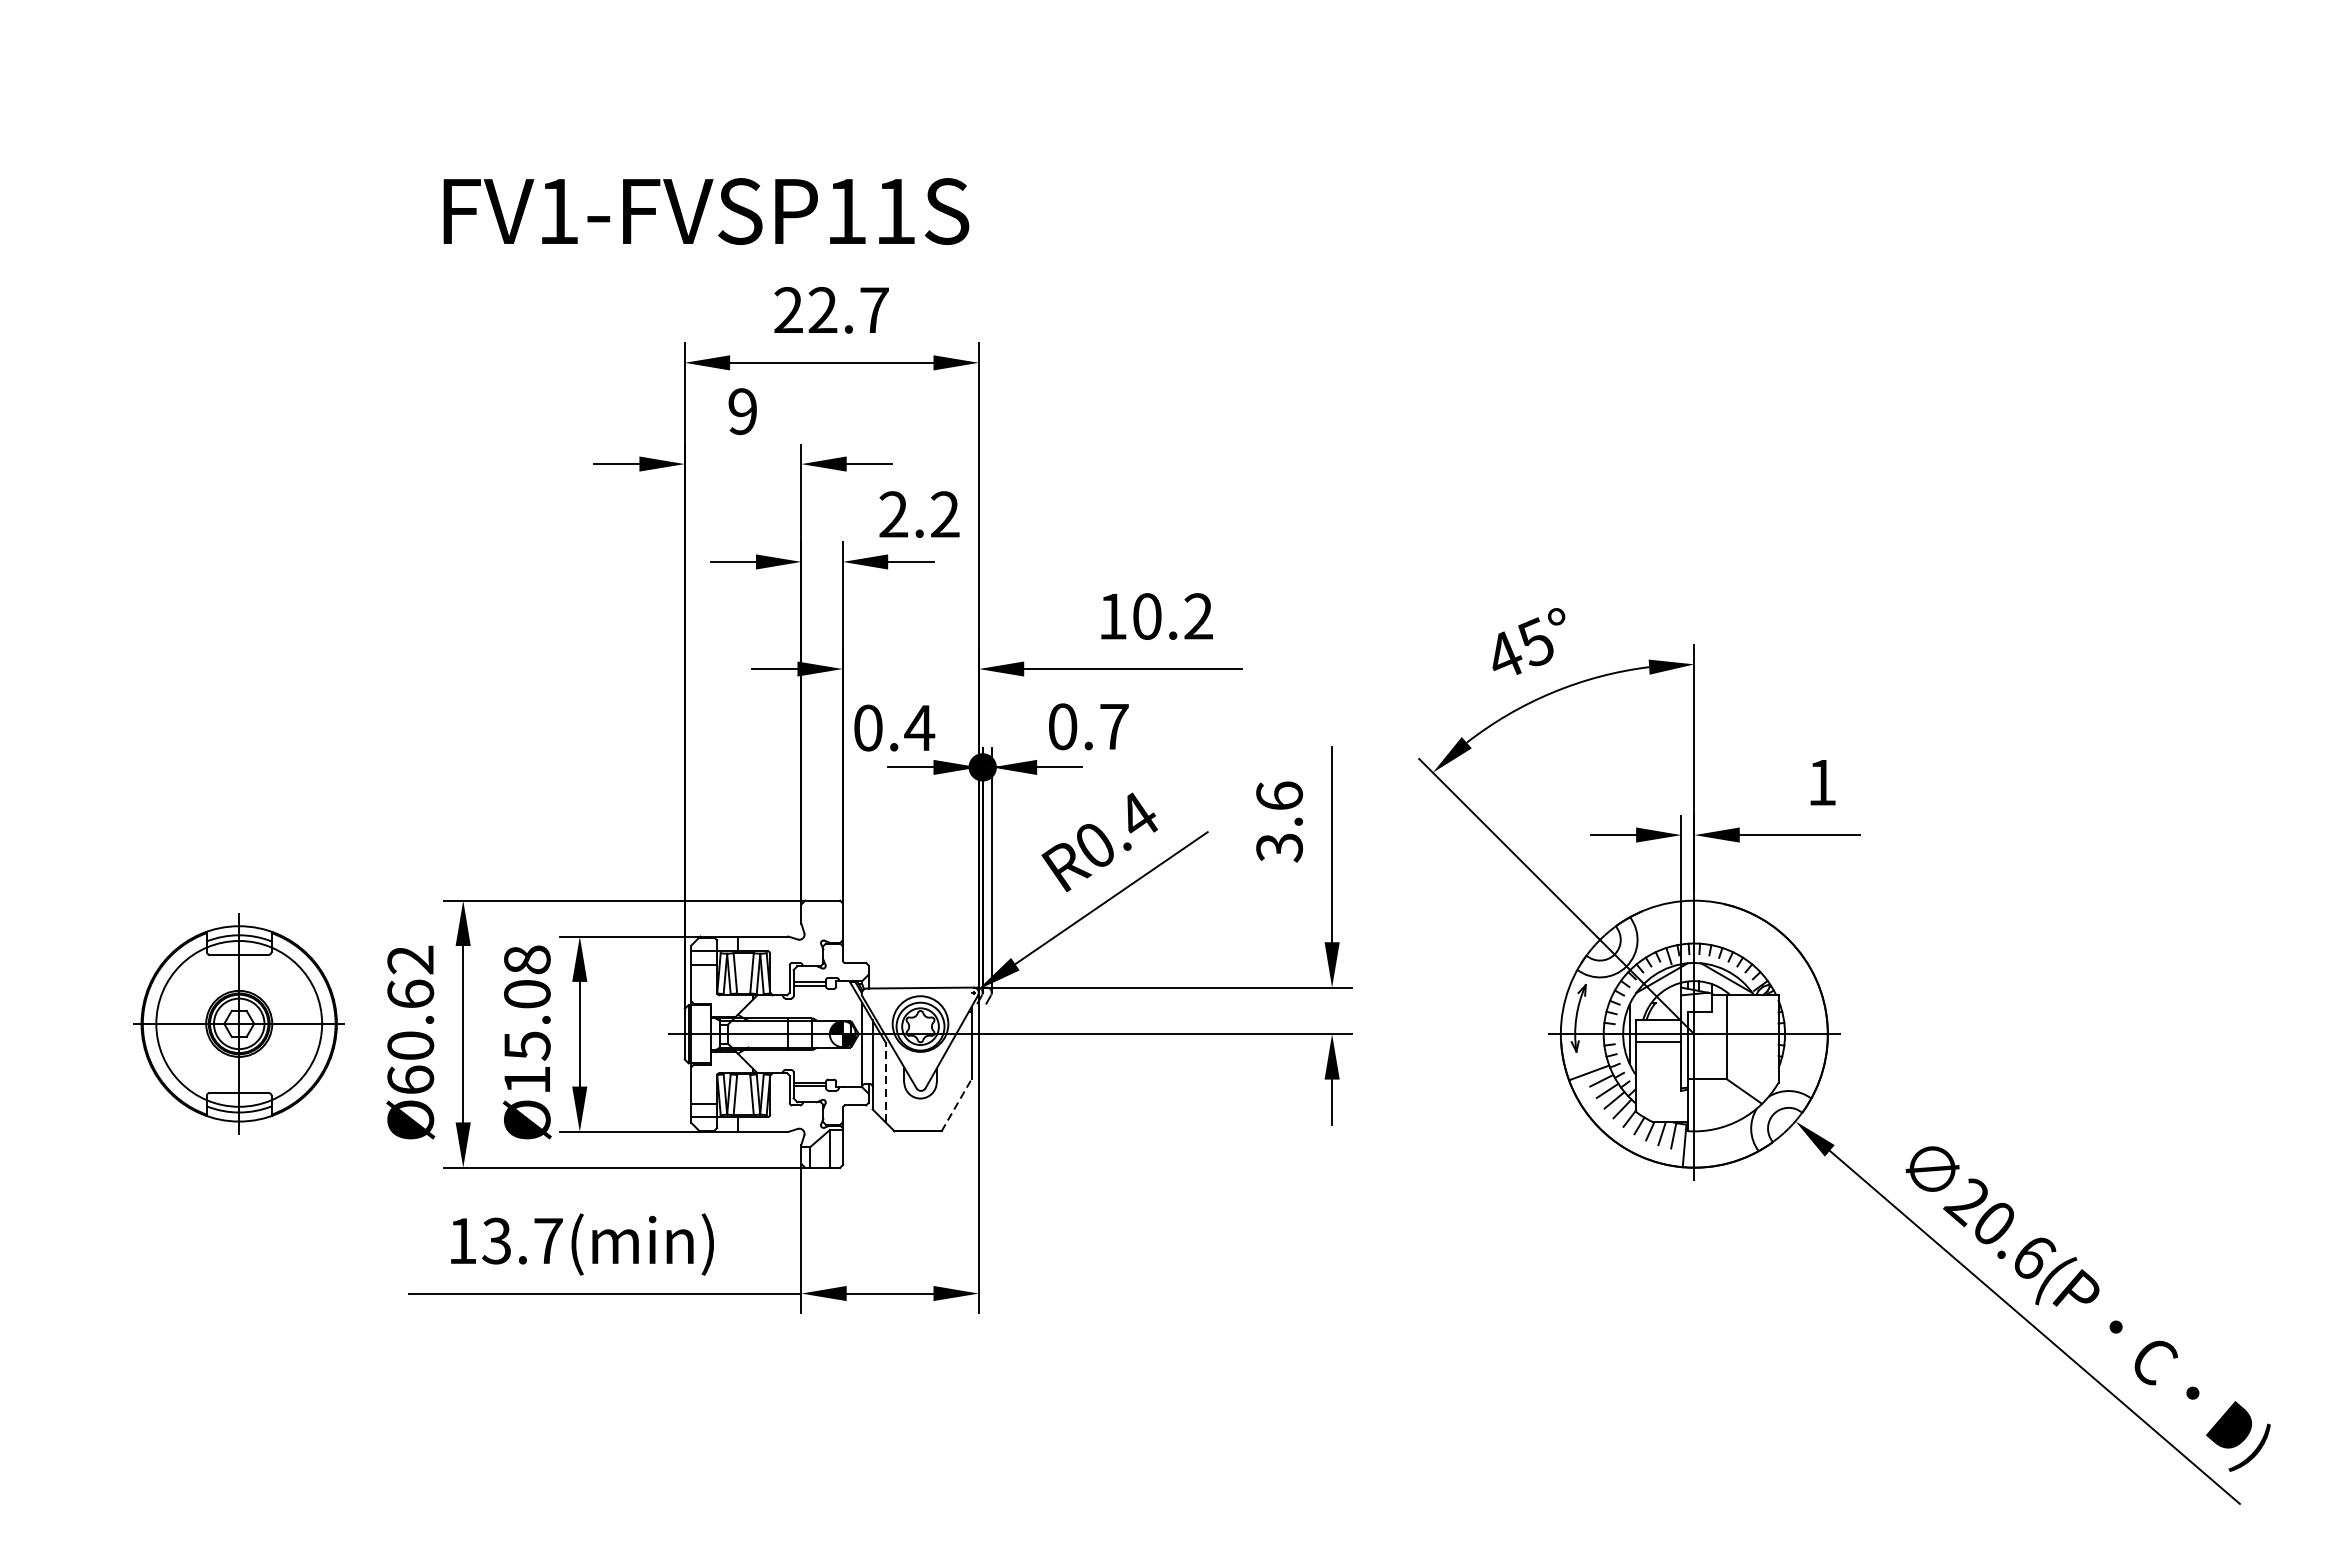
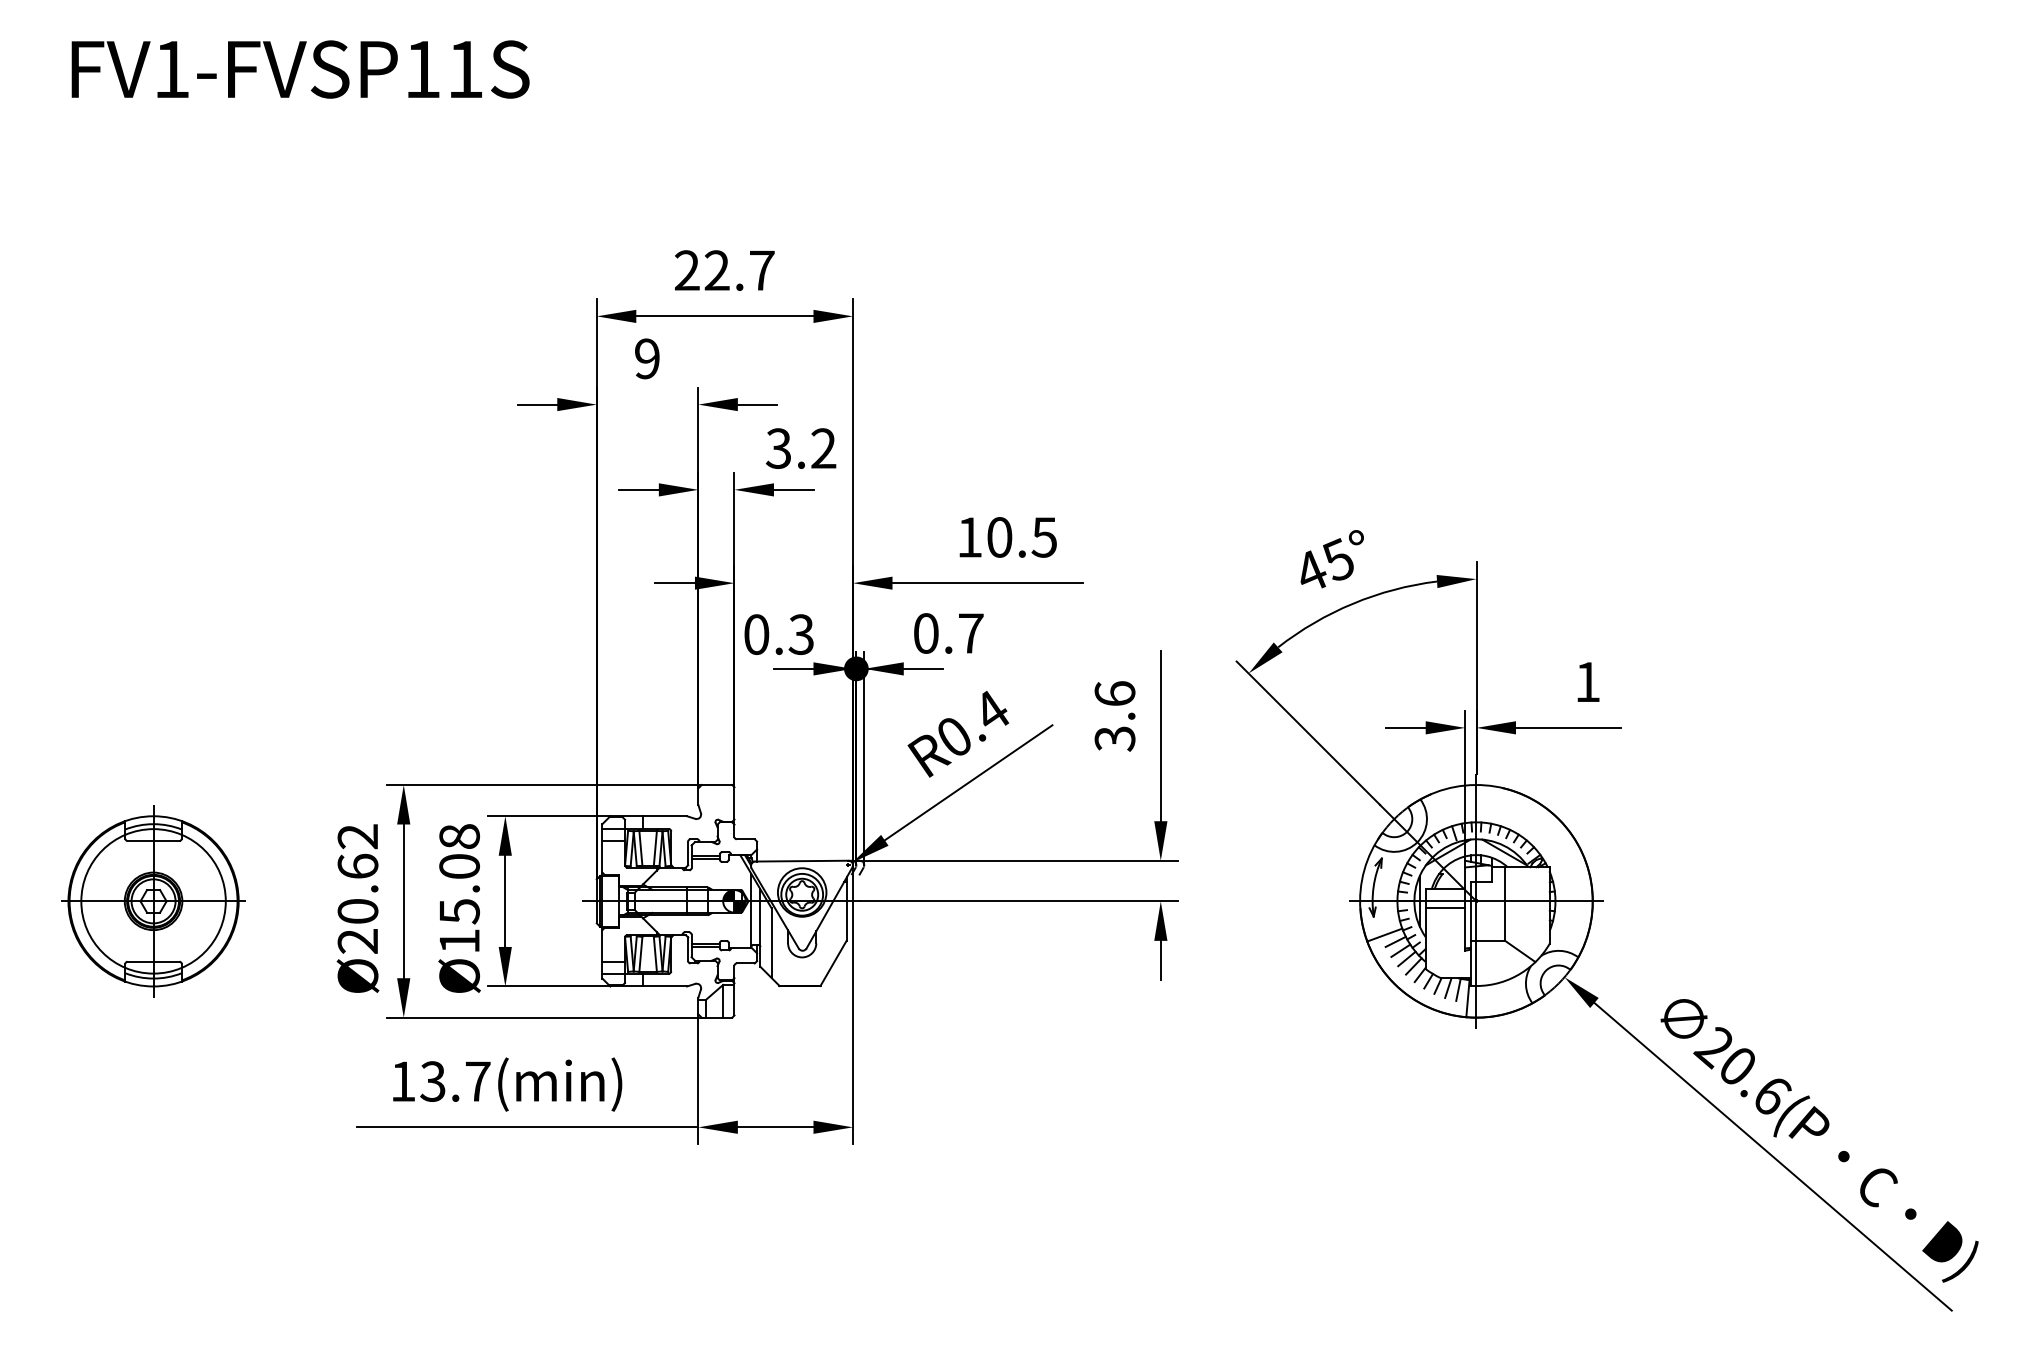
text: (706, 211) -> (300, 69), moved
text: (893, 514) -> (778, 448), 2.2 -> 3.2
text: (1197, 616) -> (1043, 537), 10.2 -> 10.5
text: (918, 727) -> (800, 634), 0.4 -> 0.3
part: (239, 1024) -> (153, 901), moved
text: (410, 1079) -> (357, 940), Ø60.62 -> Ø20.62
line: (885, 1082) -> (771, 943), dashed -> solid
line: (956, 1104) -> (833, 962), dashed -> solid

